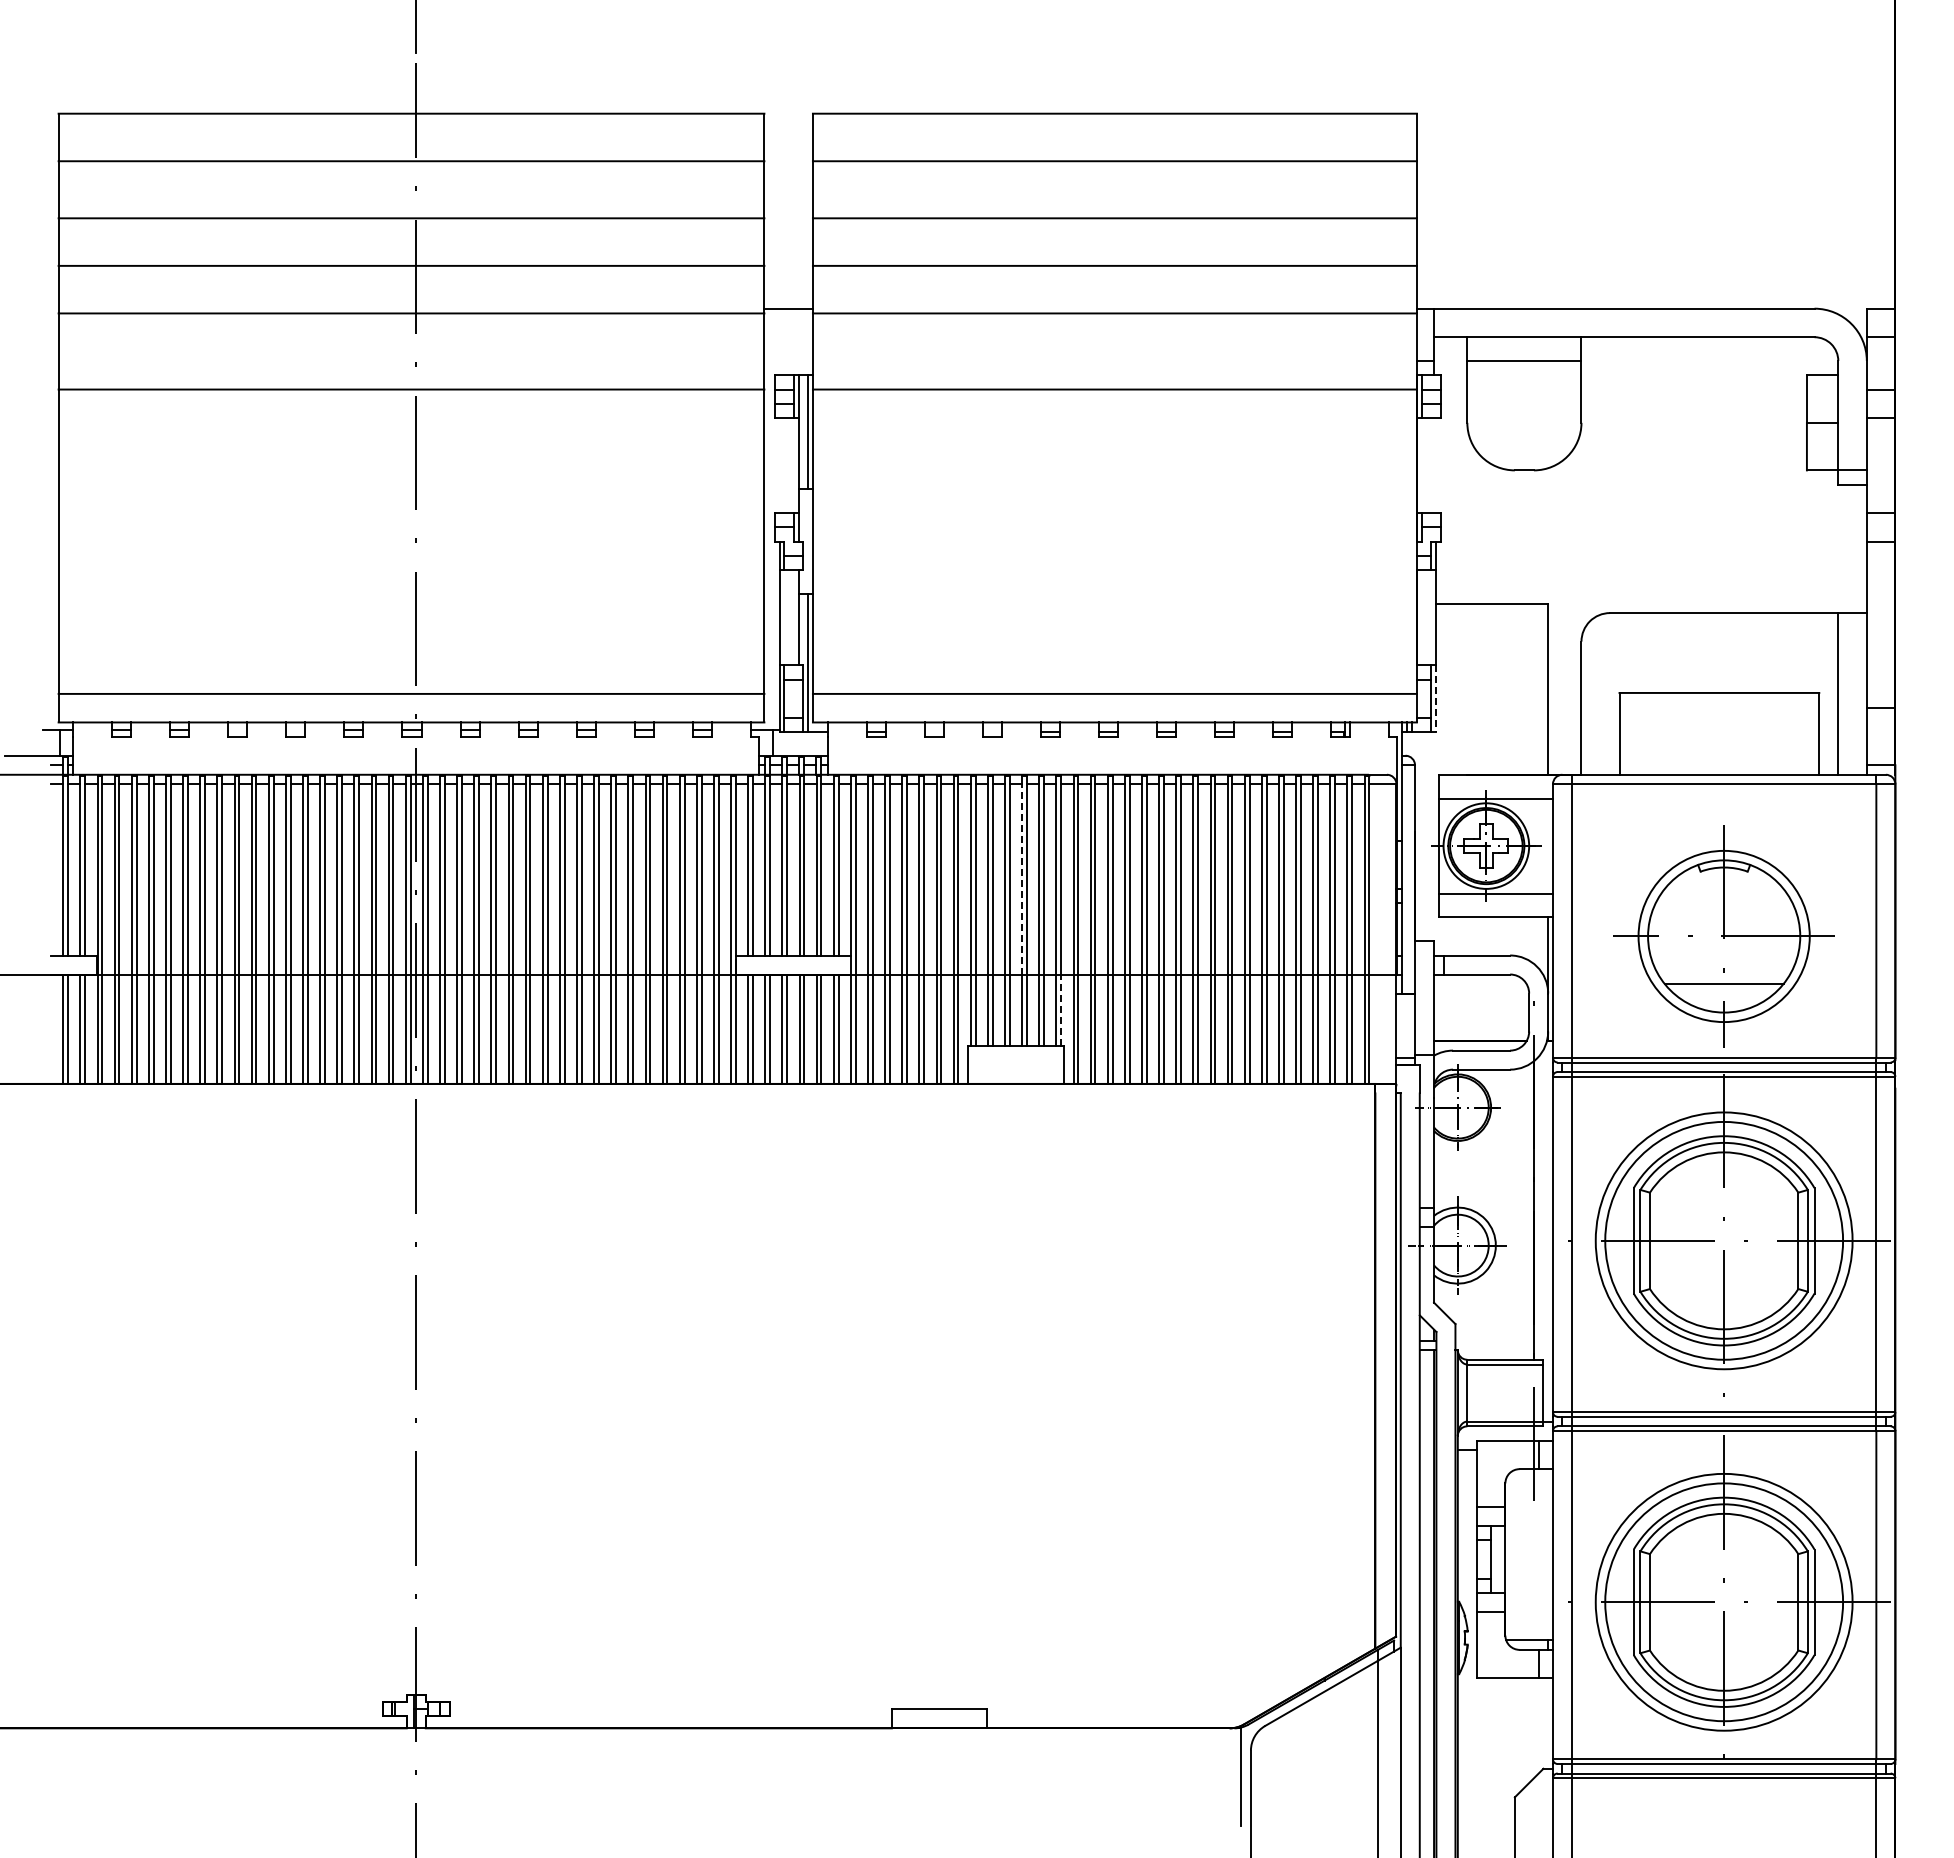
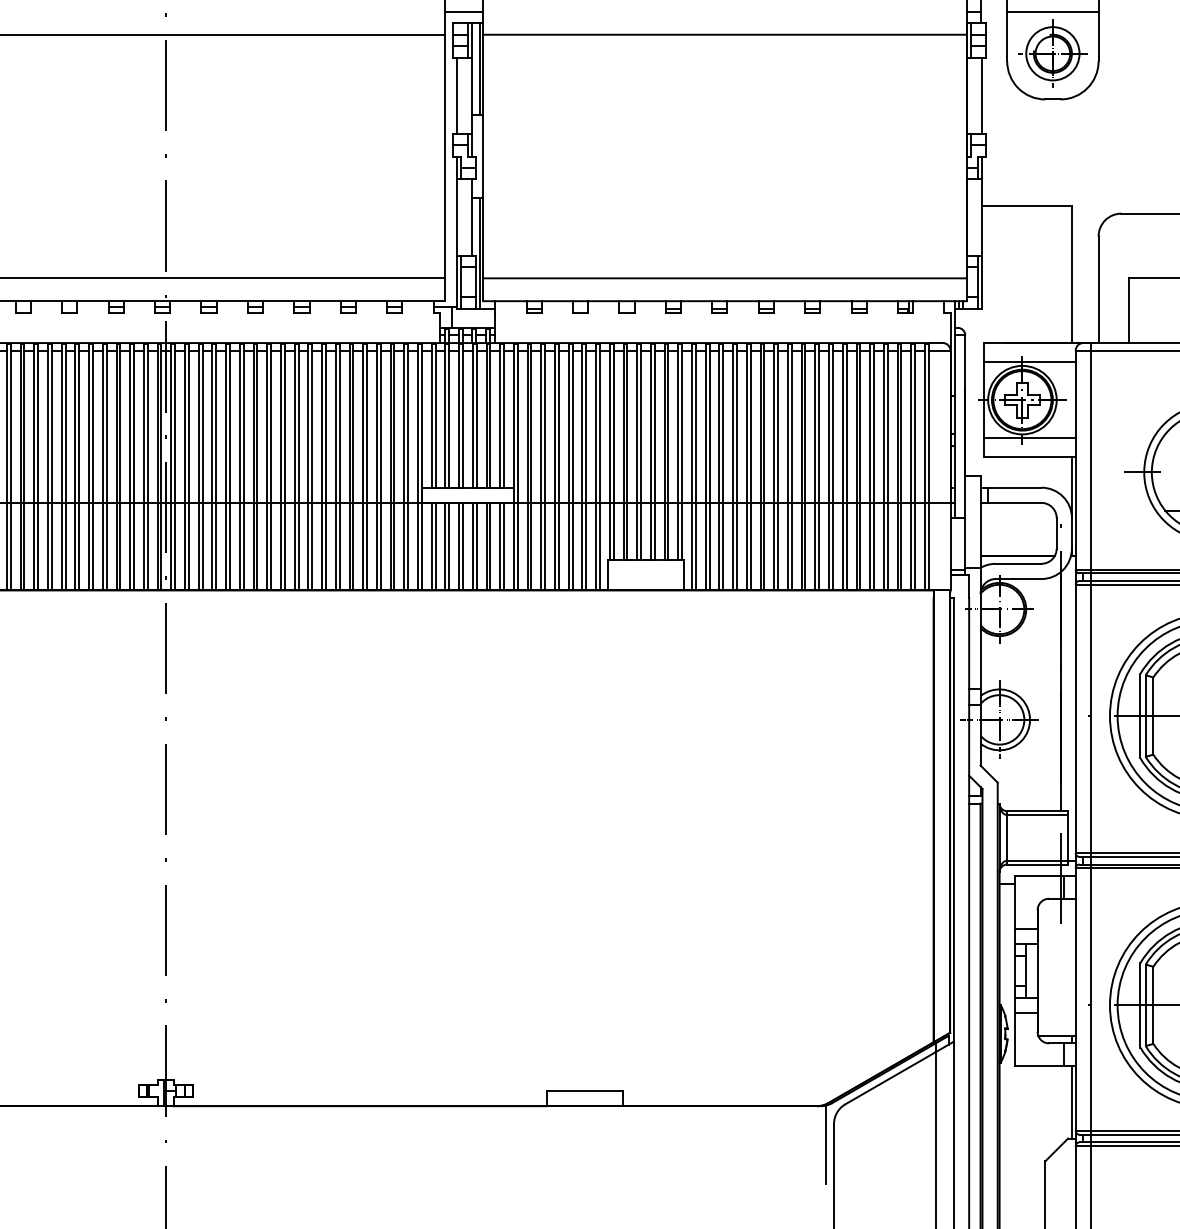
line: (788, 361) -> (463, 12), added
part: (1524, 413) -> (1052, 53), added
line: (779, 465) -> (456, 95), added
line: (1435, 465) -> (981, 95), added
line: (1435, 699) -> (981, 282), dashed -> solid
line: (1022, 878) -> (651, 426), dashed -> solid
line: (1061, 1010) -> (682, 531), dashed -> solid
line: (1548, 1723) -> (1072, 1102), added

